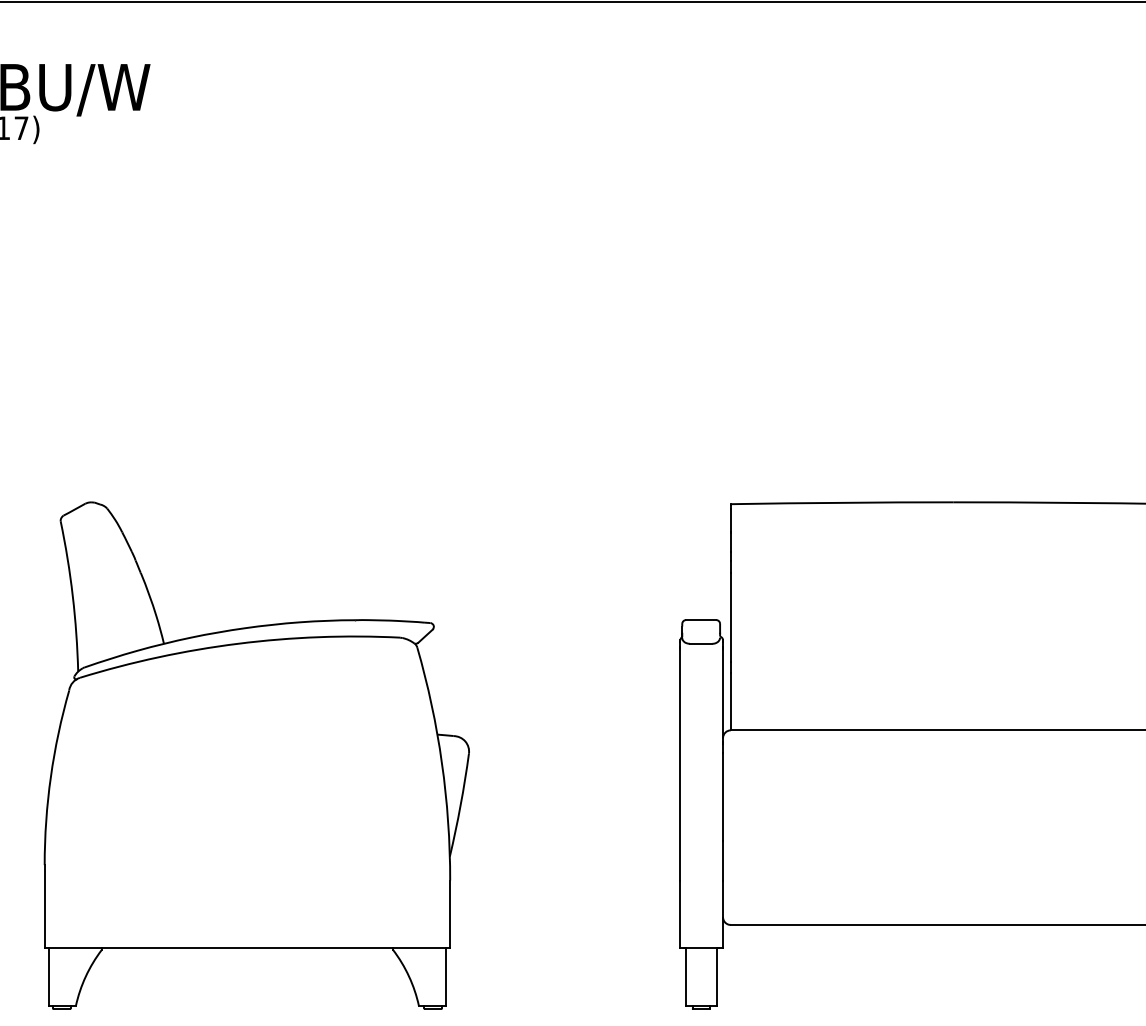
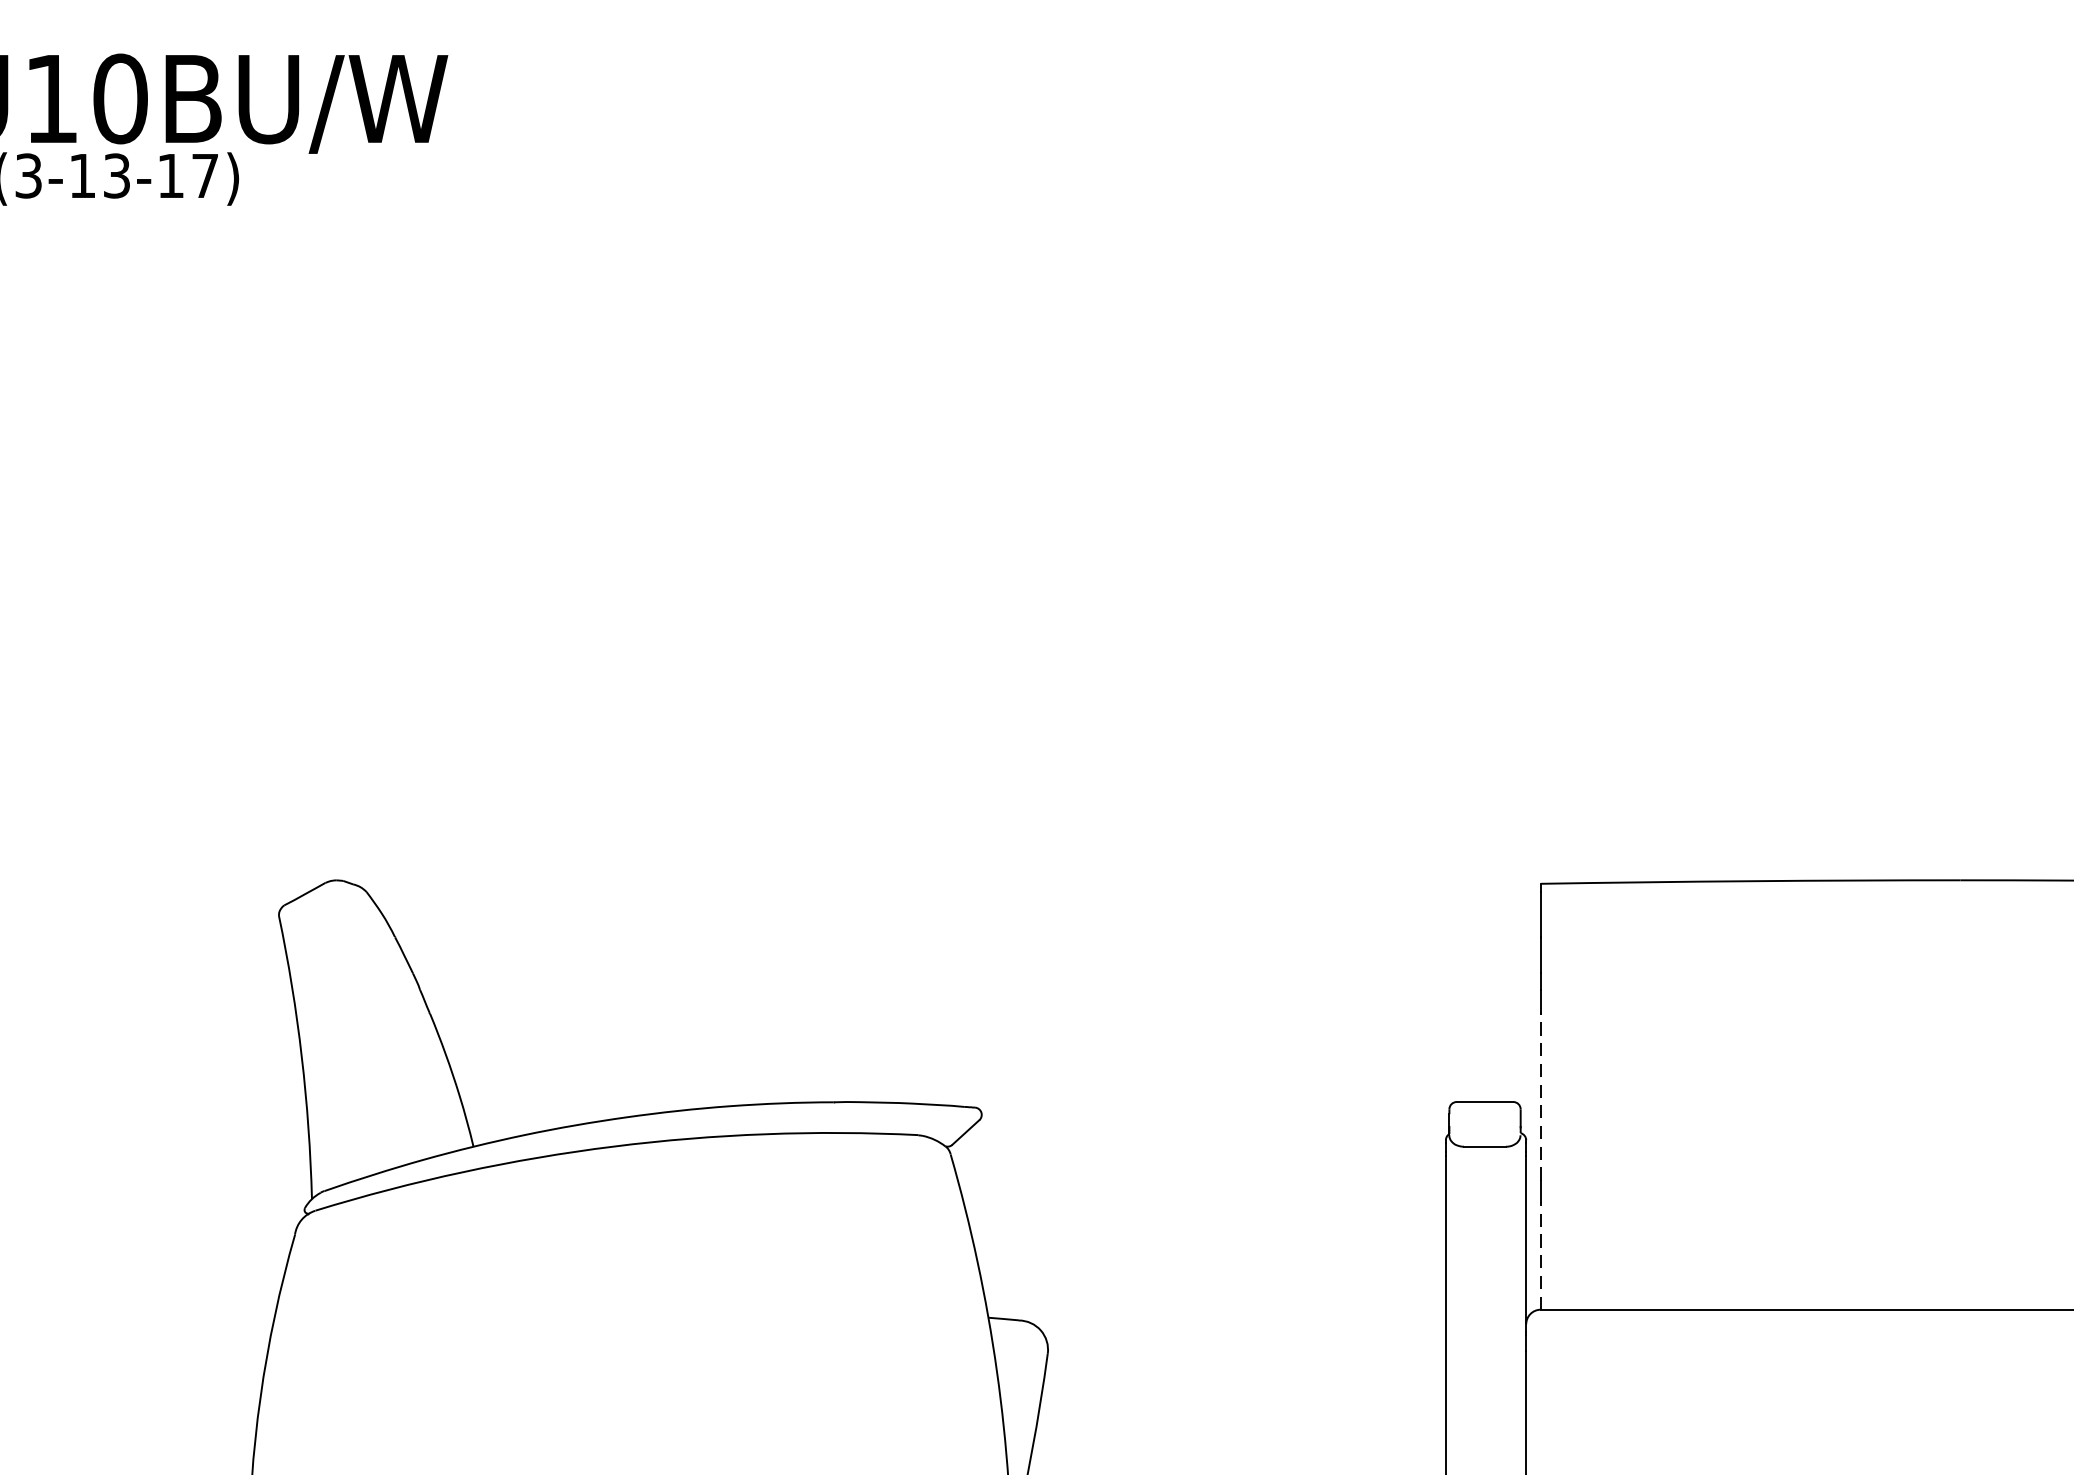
line: (730, 616) -> (1540, 1095), solid -> dashed
line: (730, 701) -> (1540, 1255), solid -> dashed

